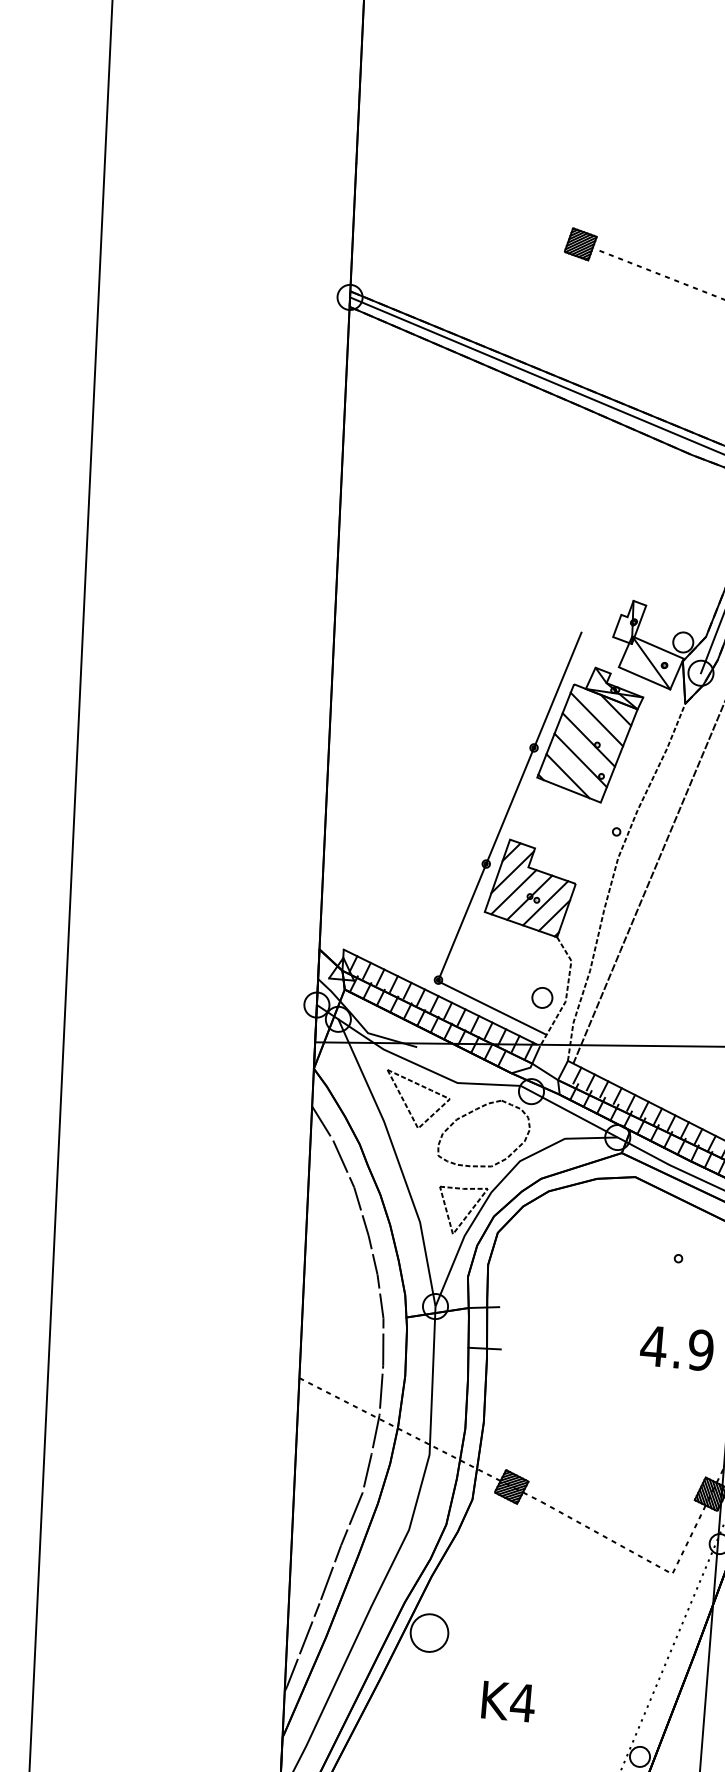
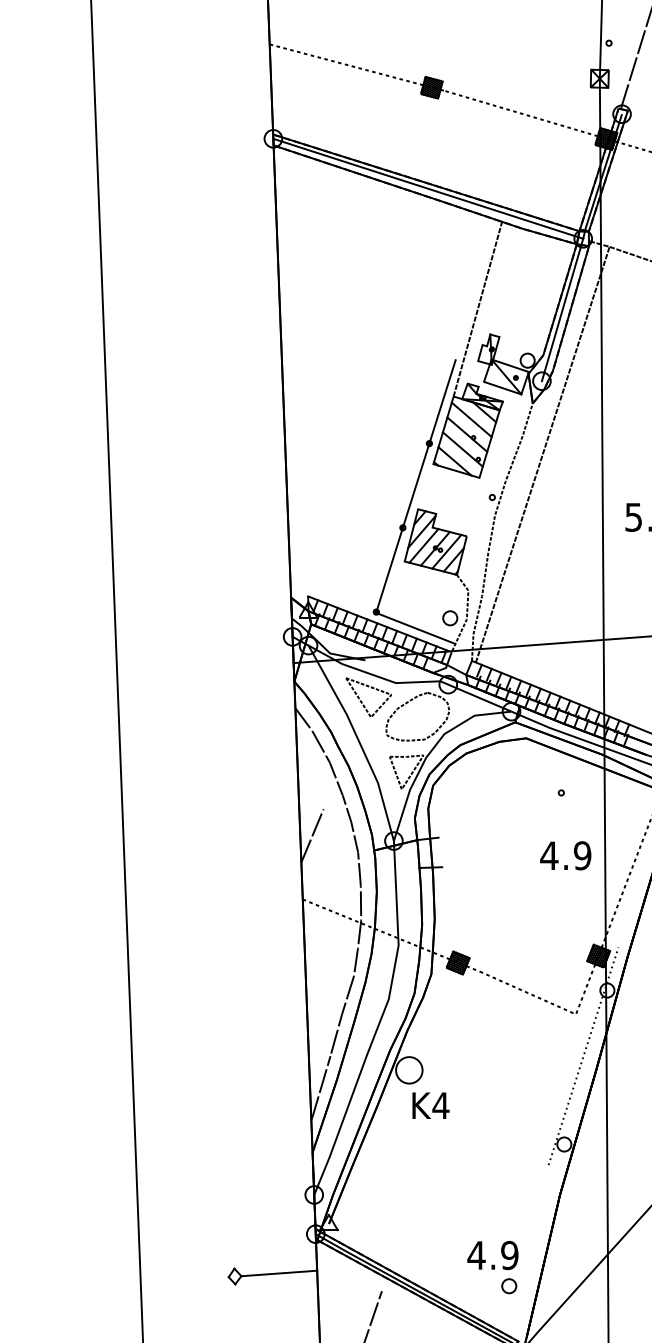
line: (477, 206) -> (357, 67), added
line: (618, 562) -> (477, 308), added
line: (320, 1288) -> (312, 835), added
text: (508, 1701) -> (430, 1105), moved

